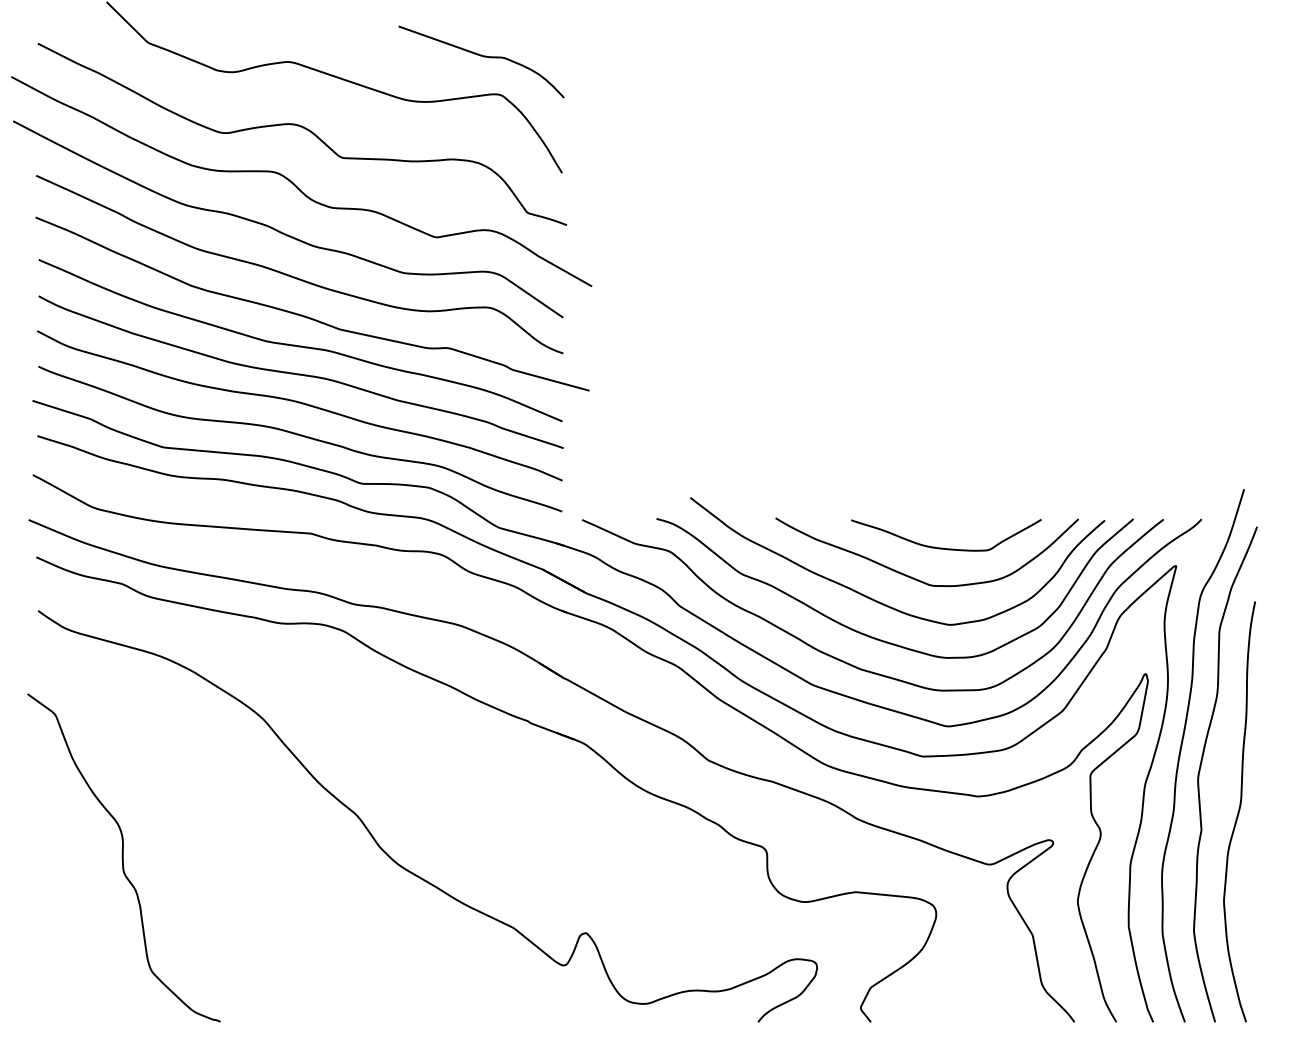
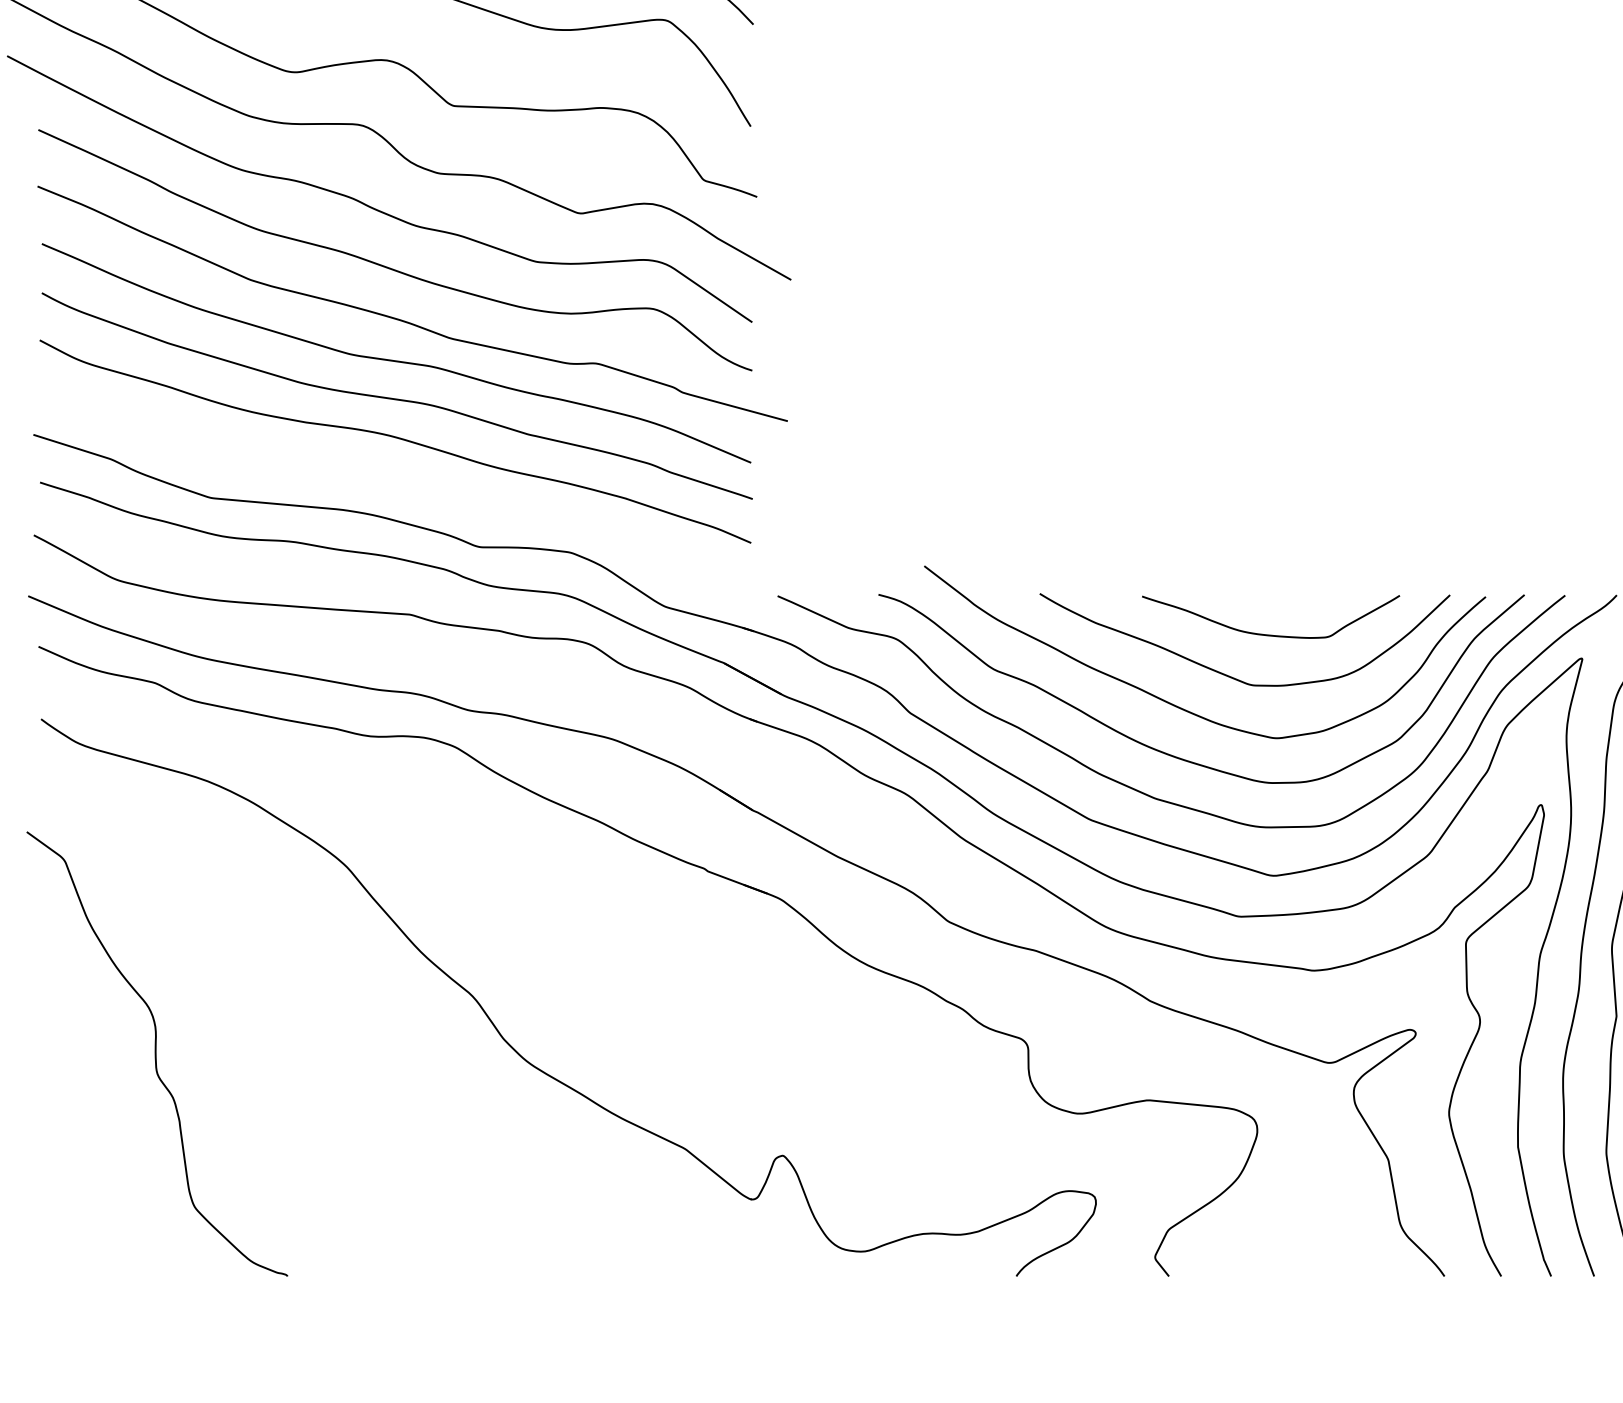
curve: (300, 436) -> (396, 483), removed

